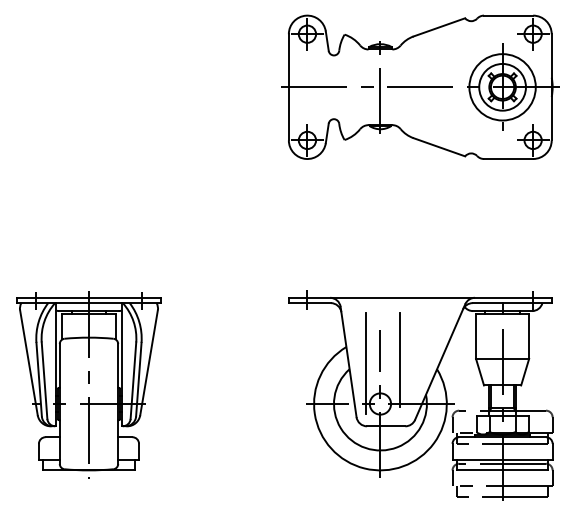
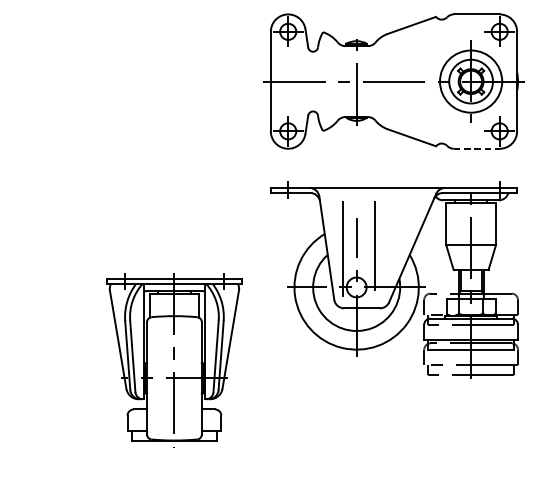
line: (508, 159) -> (476, 149), solid -> dashed
part: (88, 384) -> (173, 360), moved
part: (420, 395) -> (394, 279), moved

